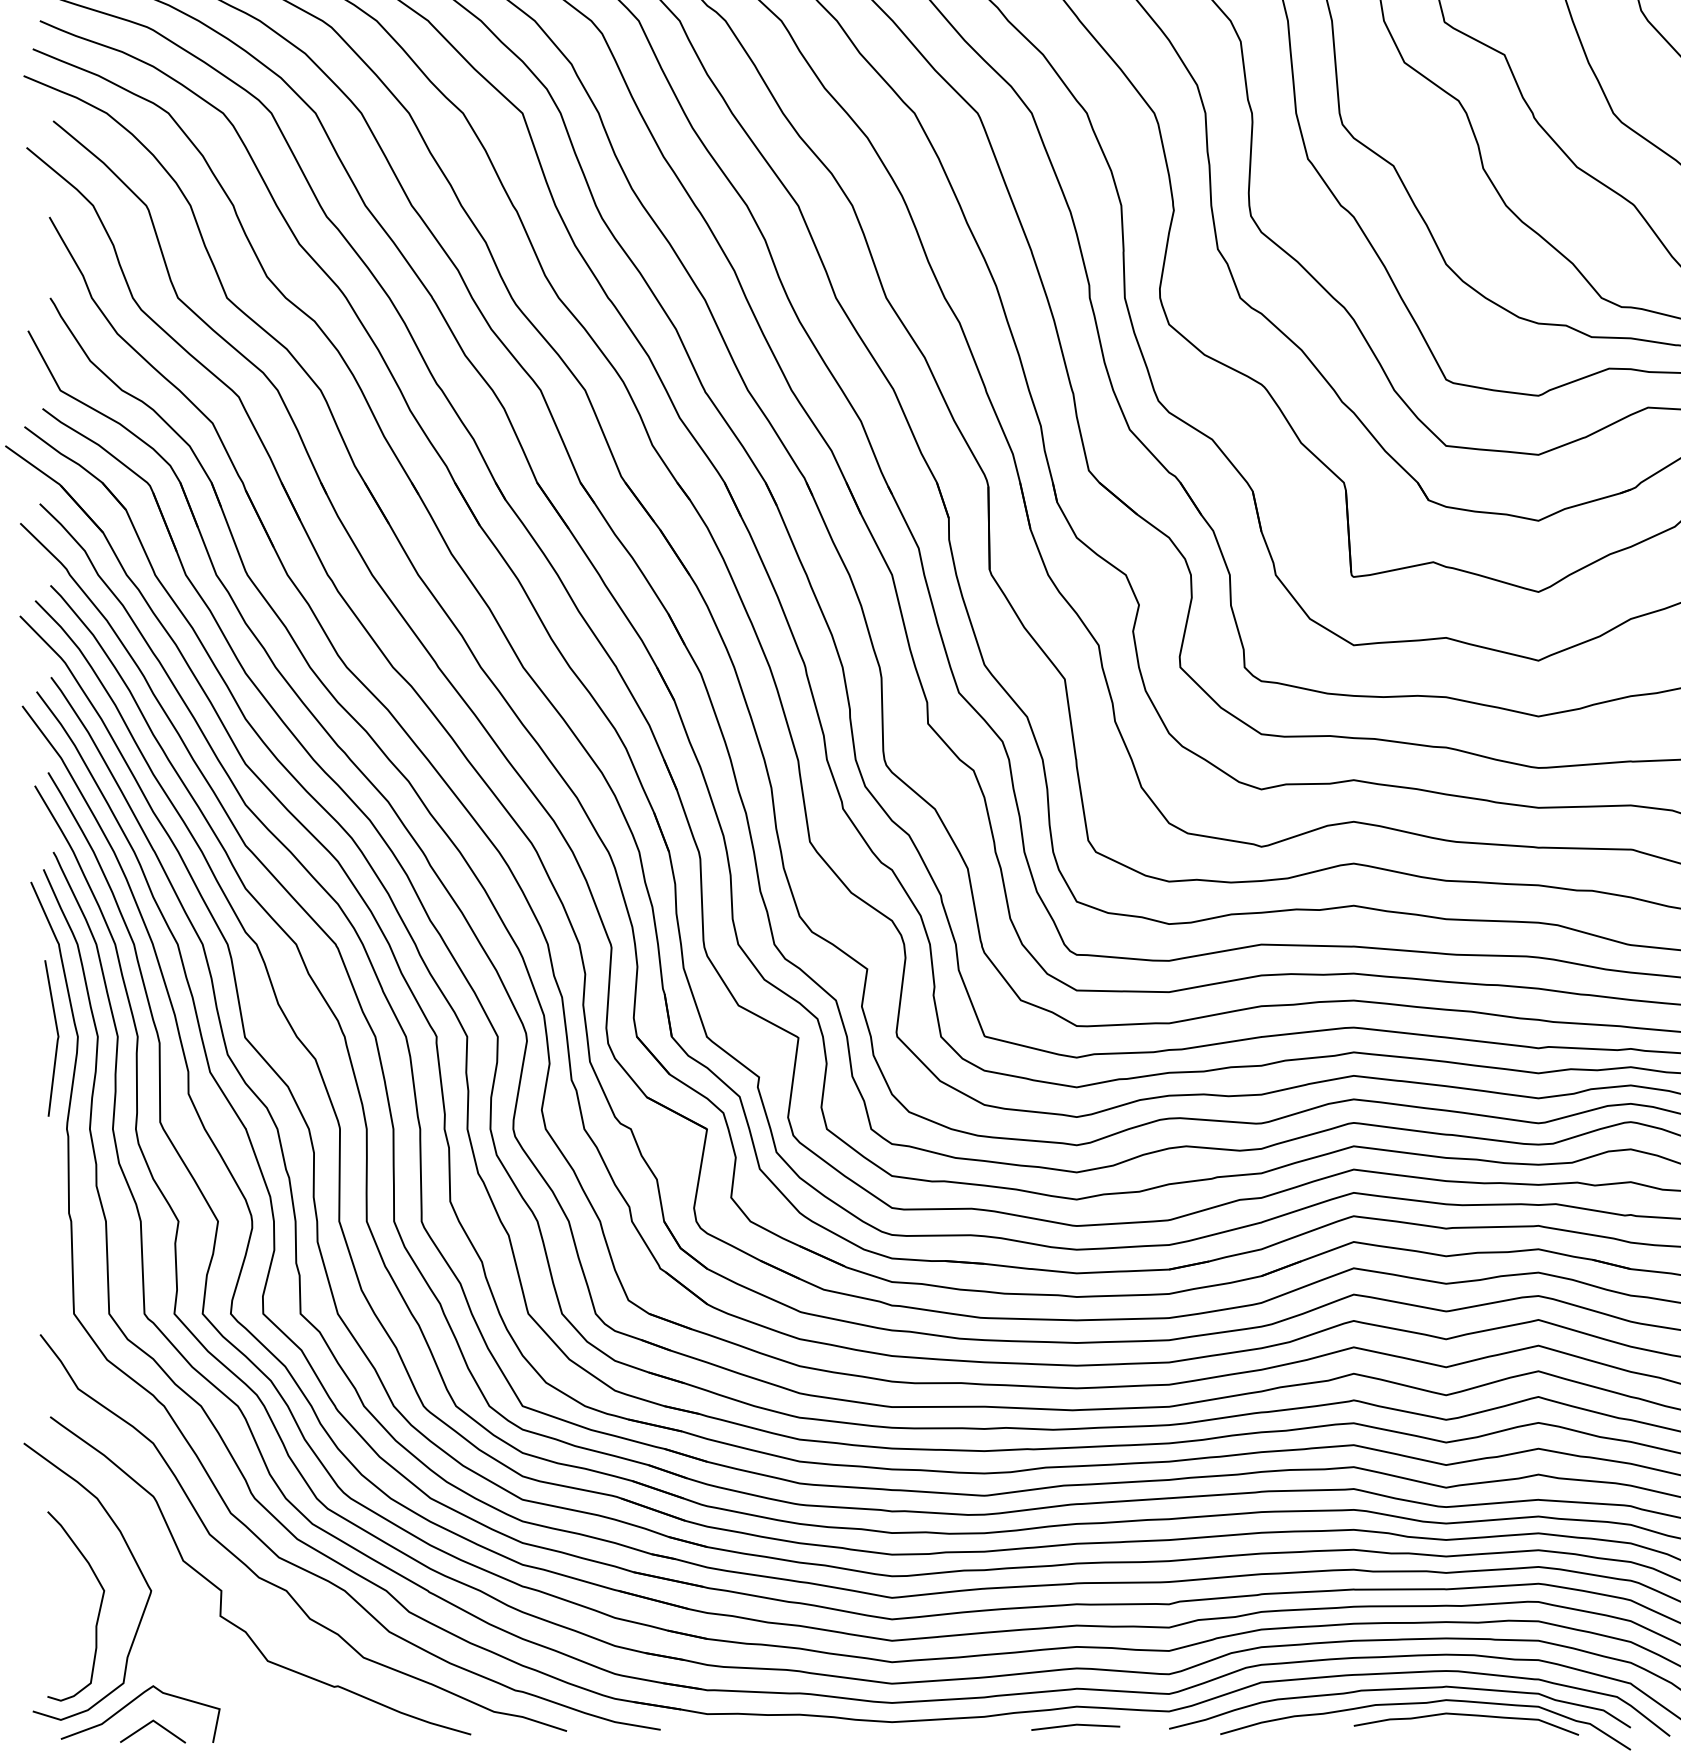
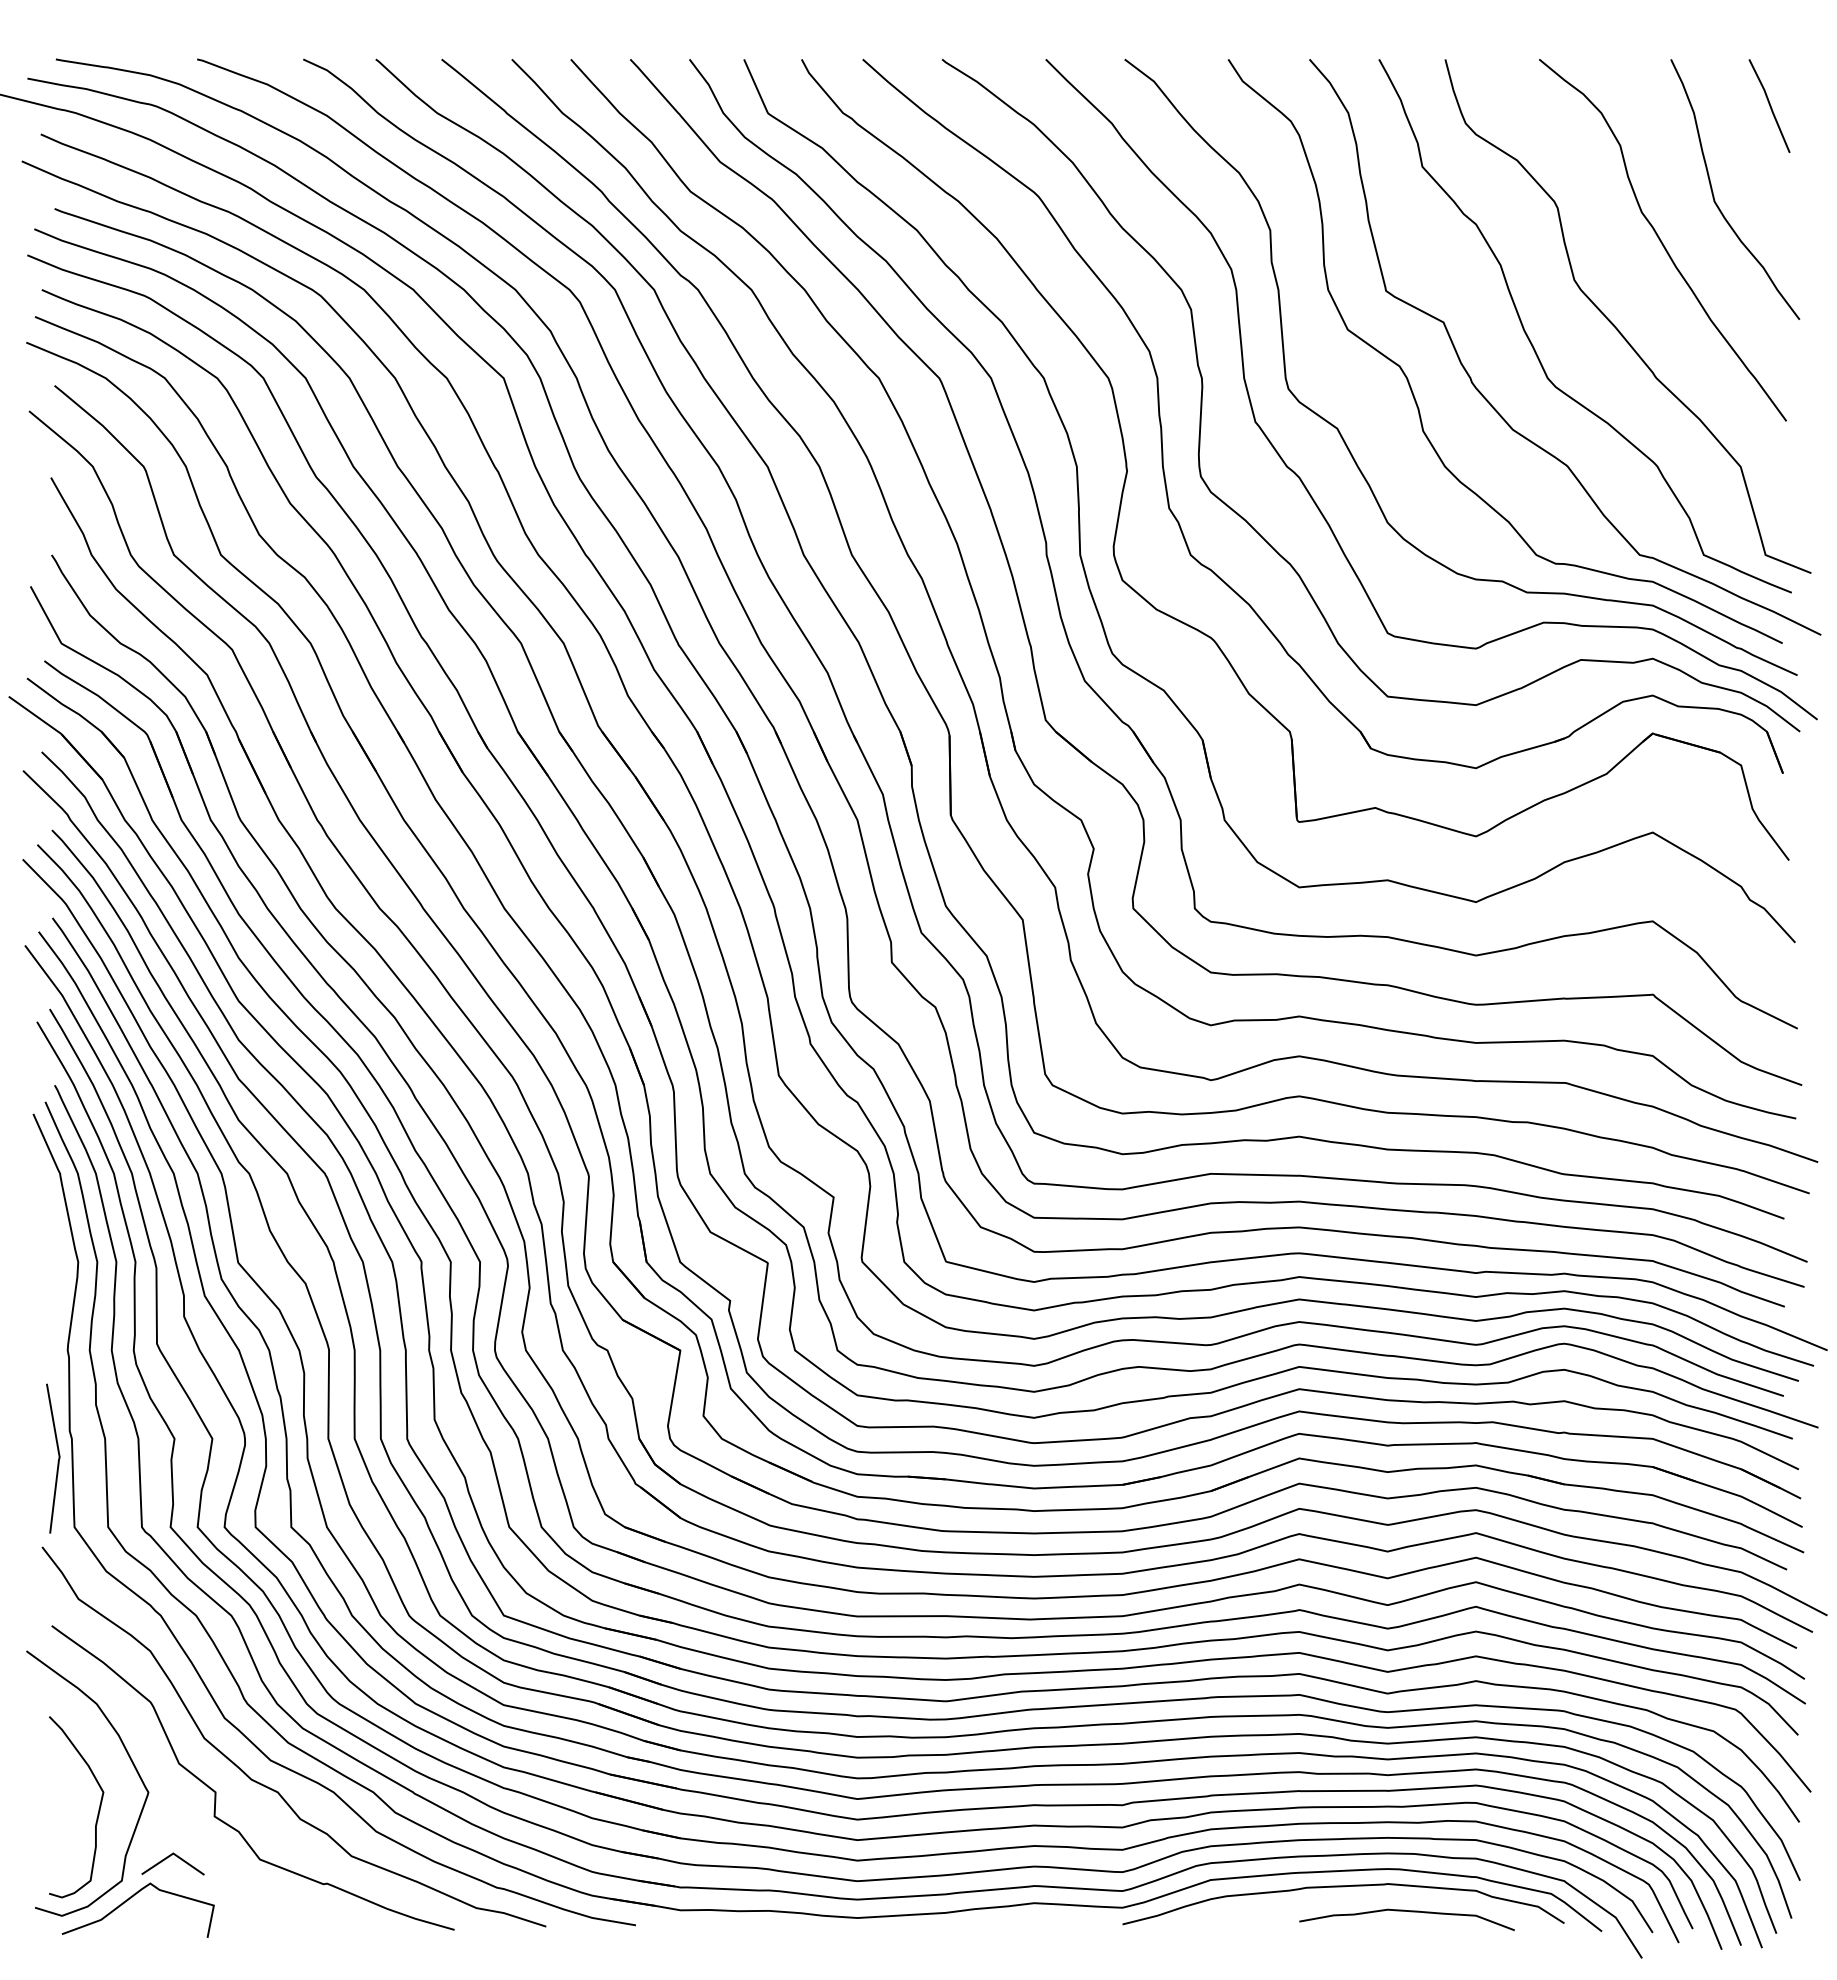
line: (57, 1038) -> (58, 1458), moved
curve: (1425, 1703) -> (1367, 1900), removed
line: (149, 1724) -> (169, 1857), moved
line: (1075, 1725) -> (1032, 1921), removed

